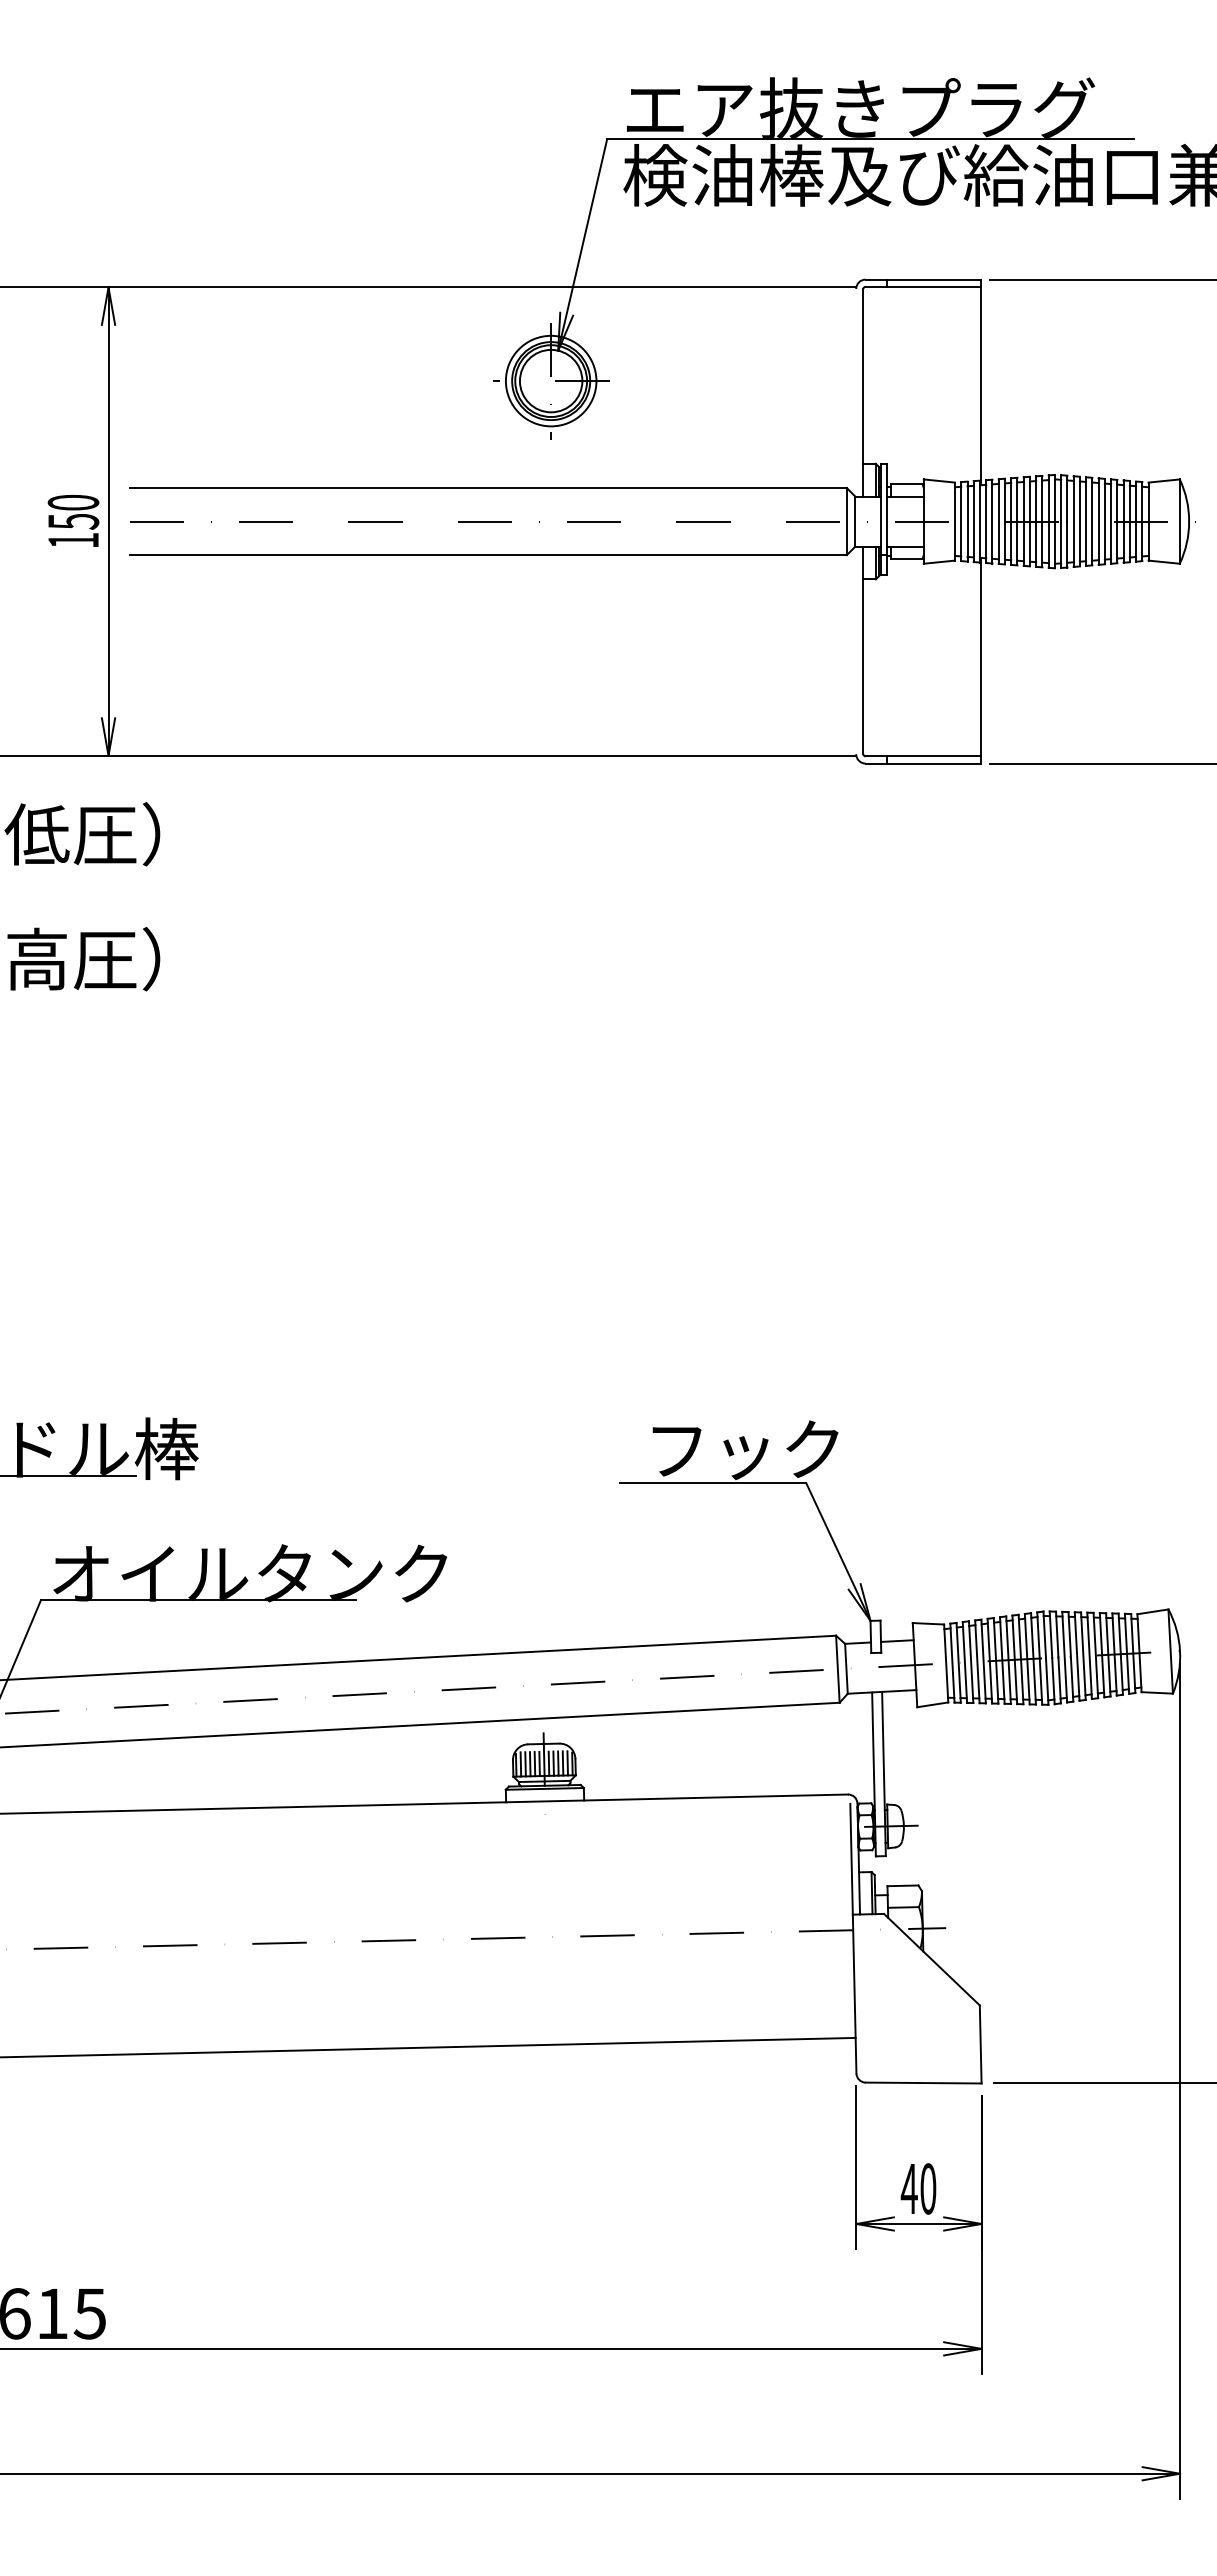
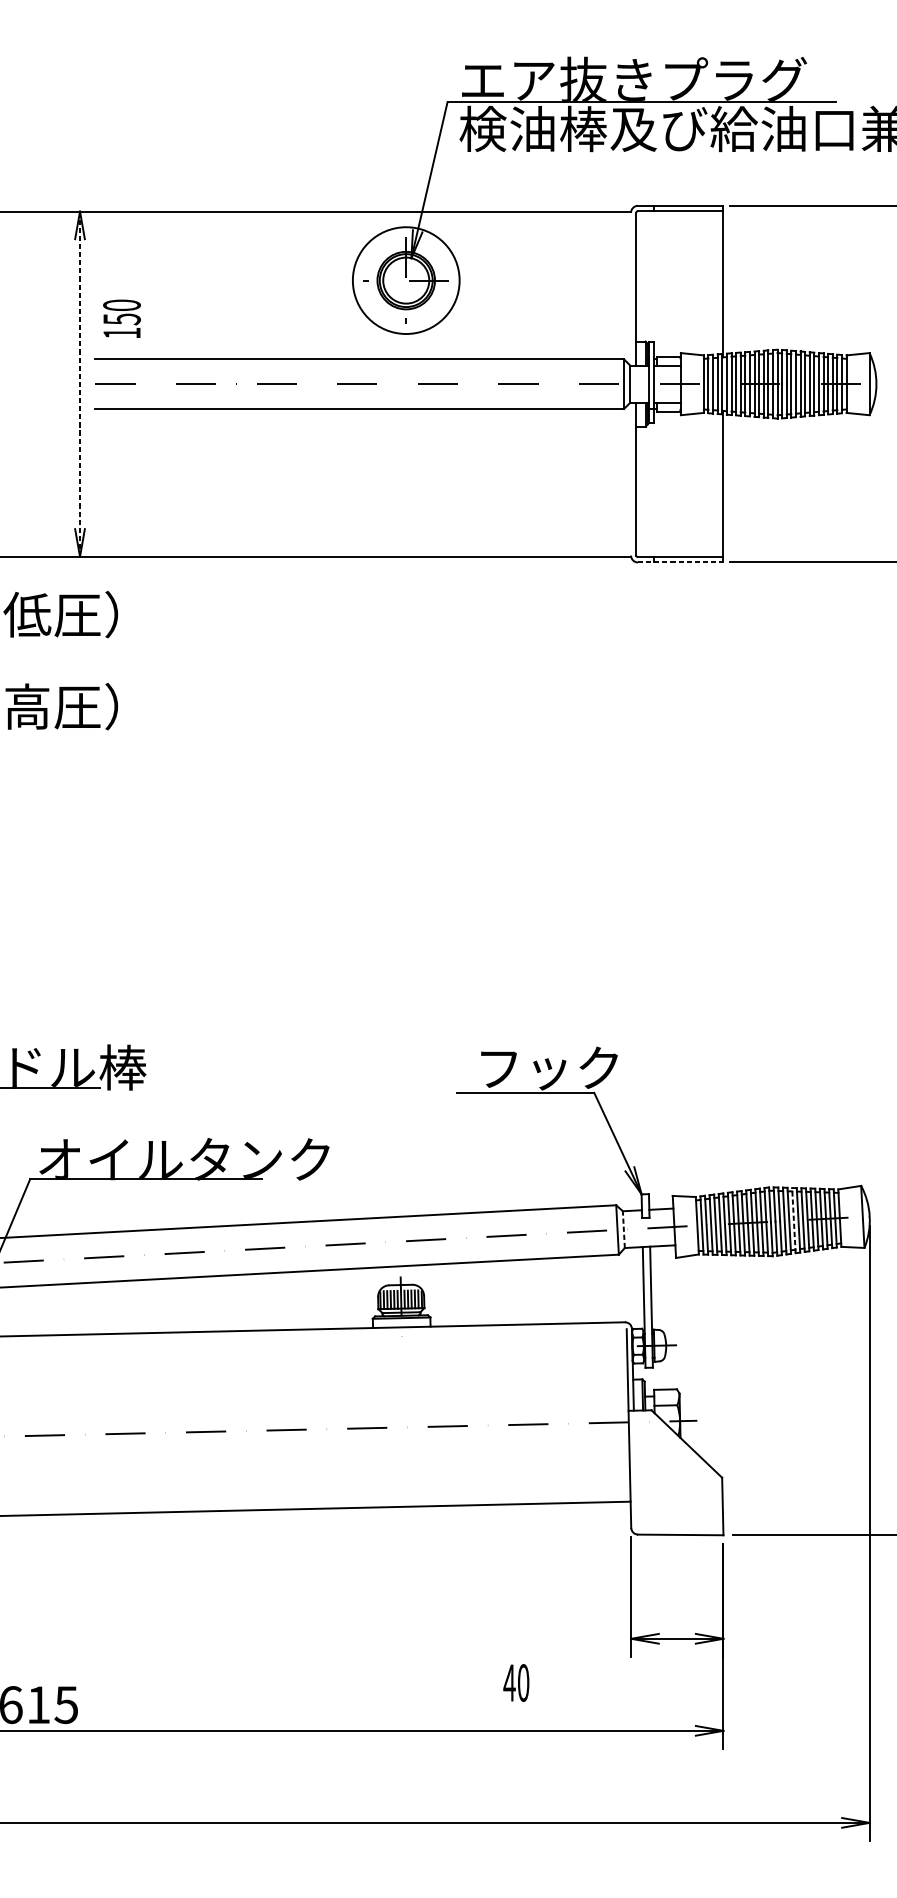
circle: (550, 380) -> (405, 280), size x1.6
text: (73, 520) -> (122, 318), moved
line: (108, 522) -> (80, 384), solid -> dashed
line: (923, 763) -> (680, 562), solid -> dashed
line: (1077, 1656) -> (794, 1220), solid -> dashed
line: (846, 1668) -> (623, 1229), solid -> dashed
text: (918, 2188) -> (516, 1682), moved

